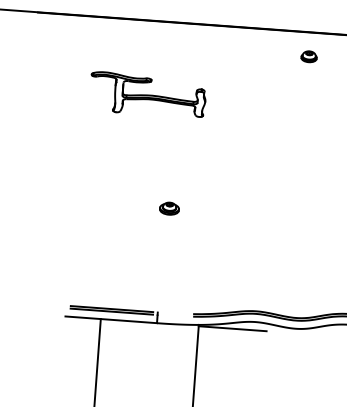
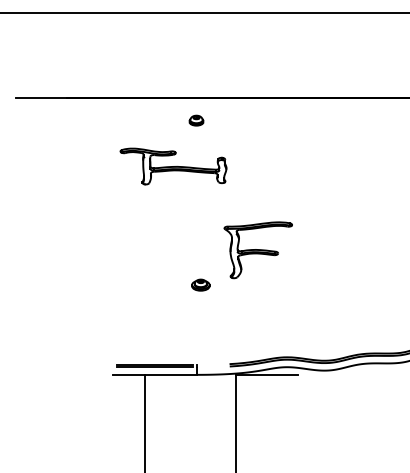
part: (309, 56) -> (196, 120), moved
part: (232, 192) -> (257, 250), added
part: (169, 207) -> (200, 284), moved

